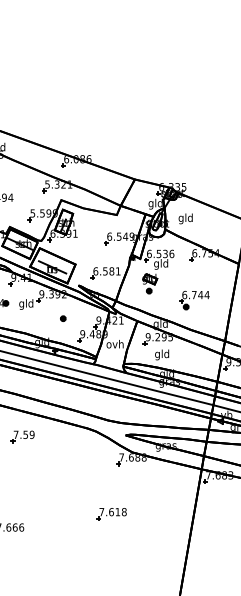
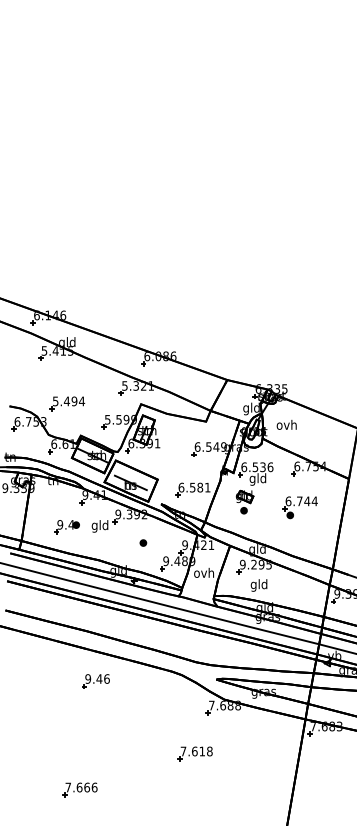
text: (185, 218) -> (286, 425), gld -> ovh
part: (194, 300) -> (299, 507), moved
text: (24, 434) -> (97, 678), 7.59 -> 9.46
part: (111, 513) -> (194, 753), moved

